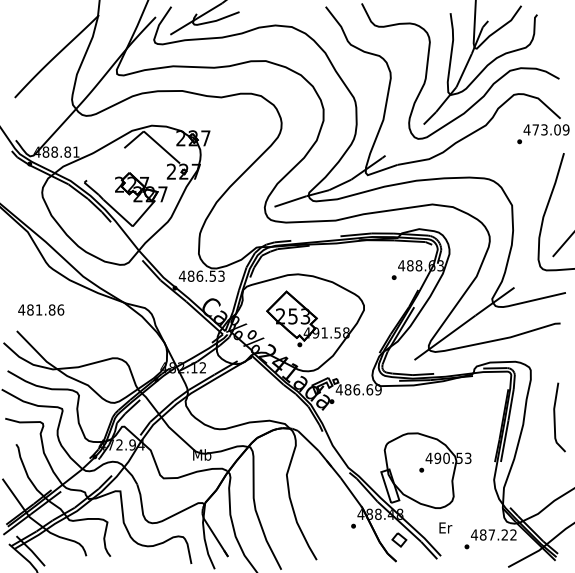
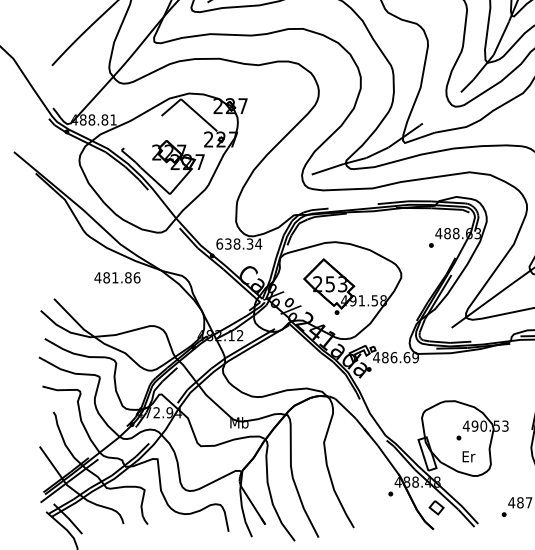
text: (201, 275) -> (238, 243), 486.53 -> 638.34
text: (41, 309) -> (117, 277), moved
text: (445, 527) -> (468, 456), moved

